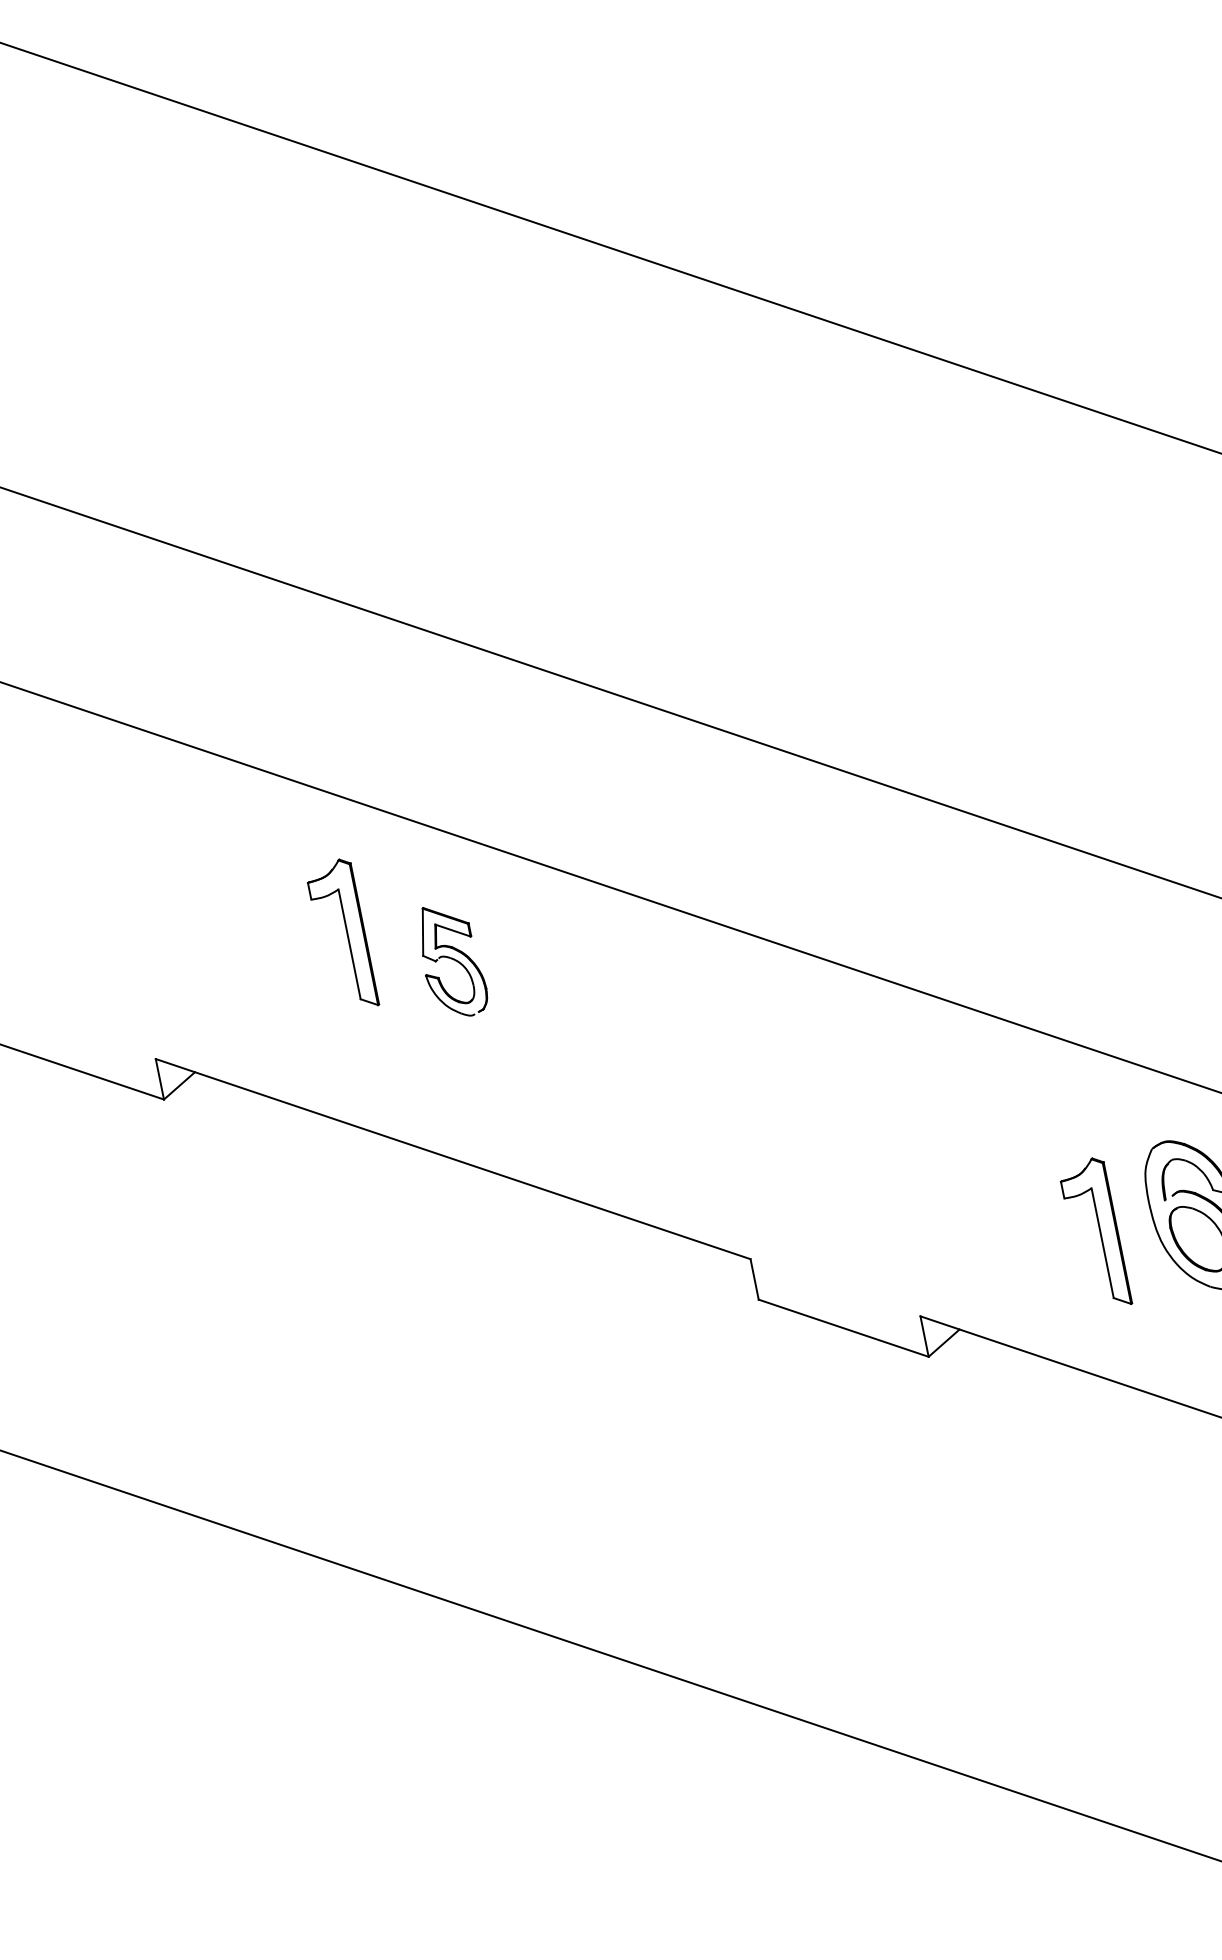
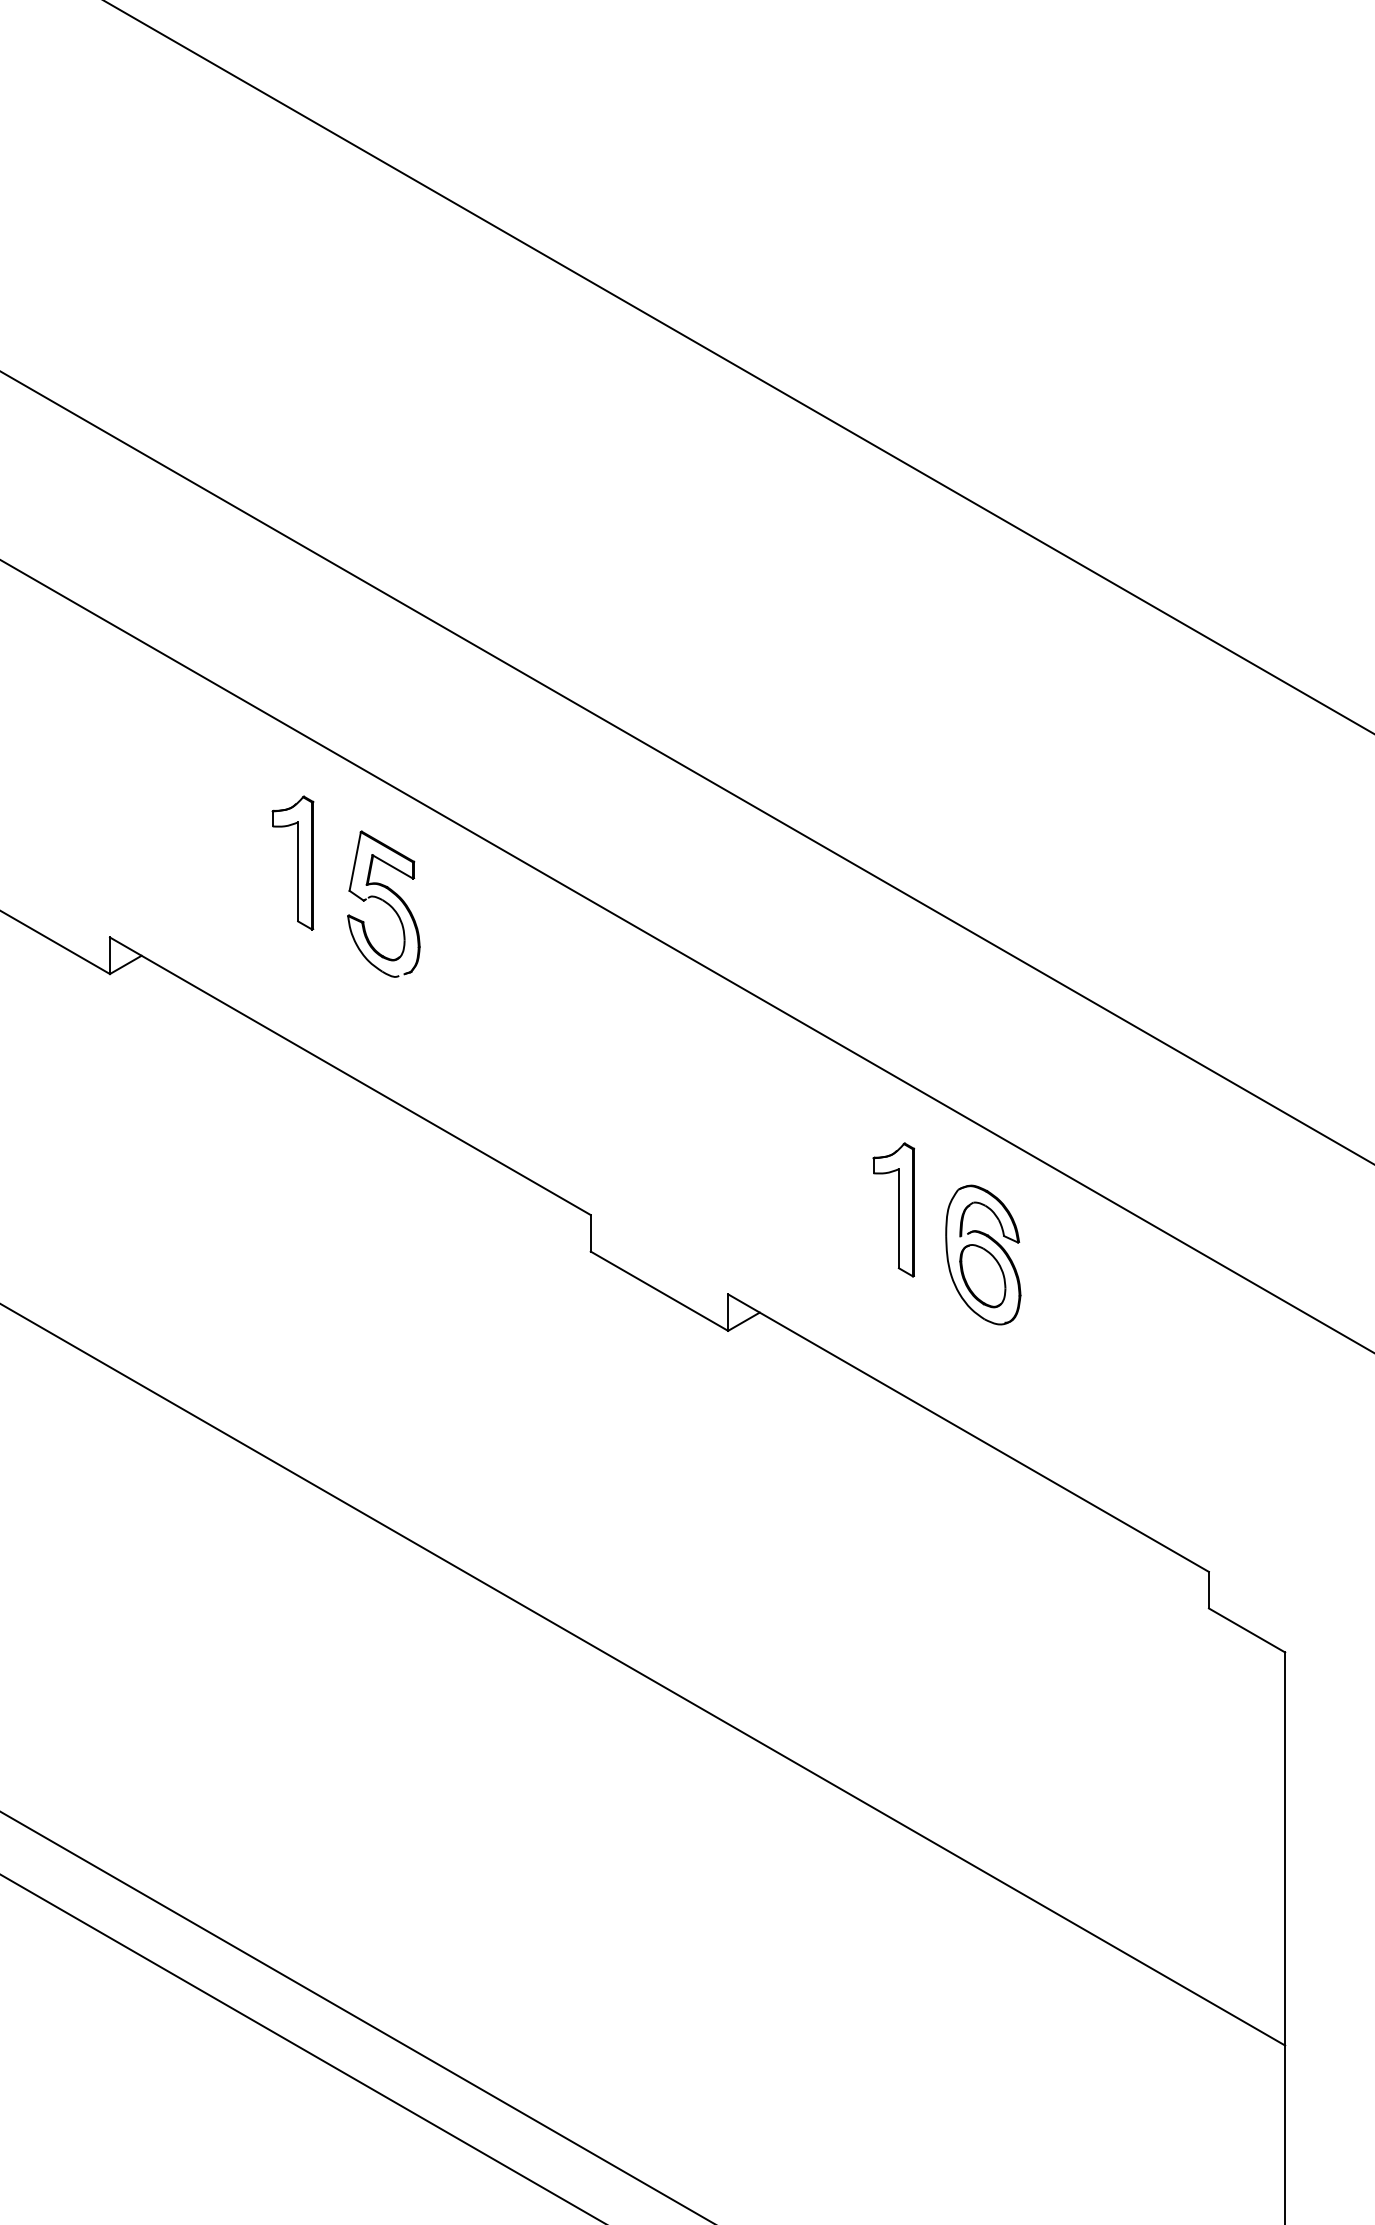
part: (451, 960) -> (383, 903), size x1.43
part: (1094, 1234) -> (893, 1209), moved

